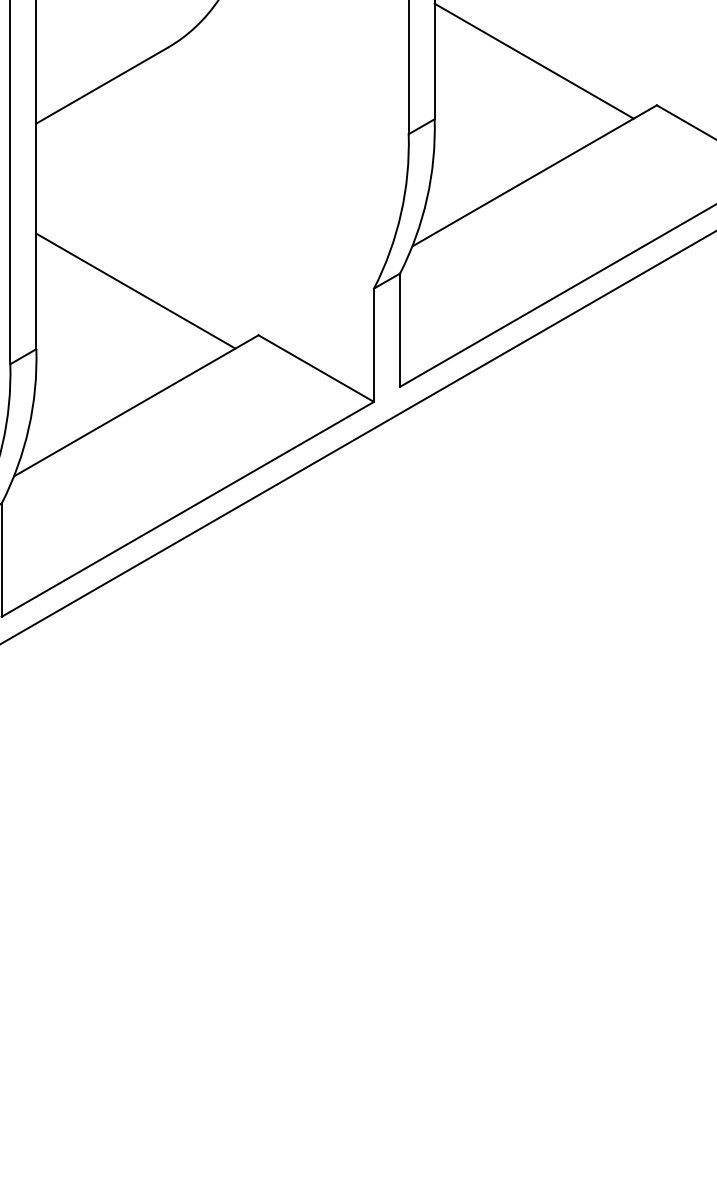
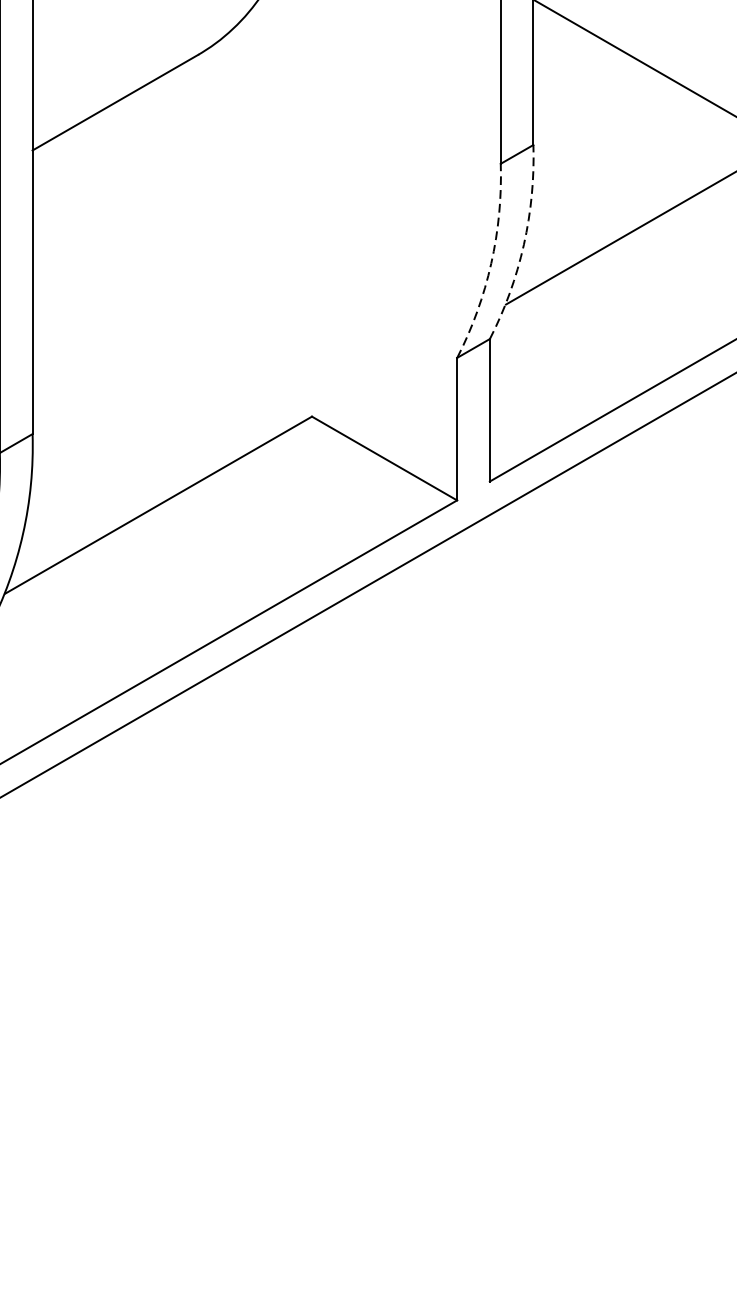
arc: (427, 198) -> (524, 244), solid -> dashed
arc: (401, 213) -> (491, 263), solid -> dashed
line: (135, 290) -> (157, 360), removed

